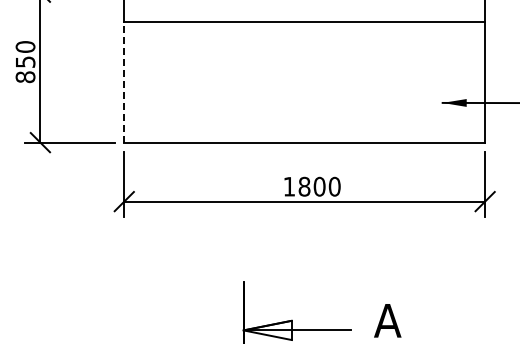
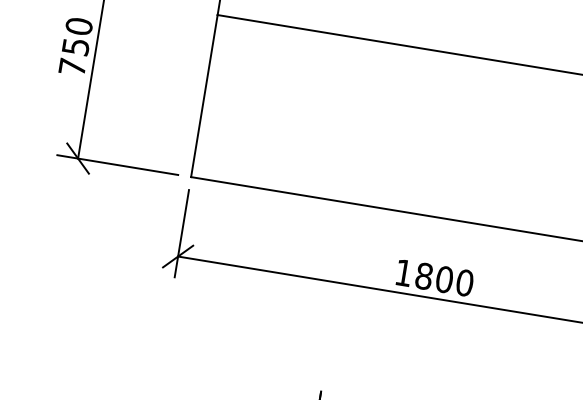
text: (25, 77) -> (72, 67), 850 -> 750
line: (124, 81) -> (204, 94), dashed -> solid

